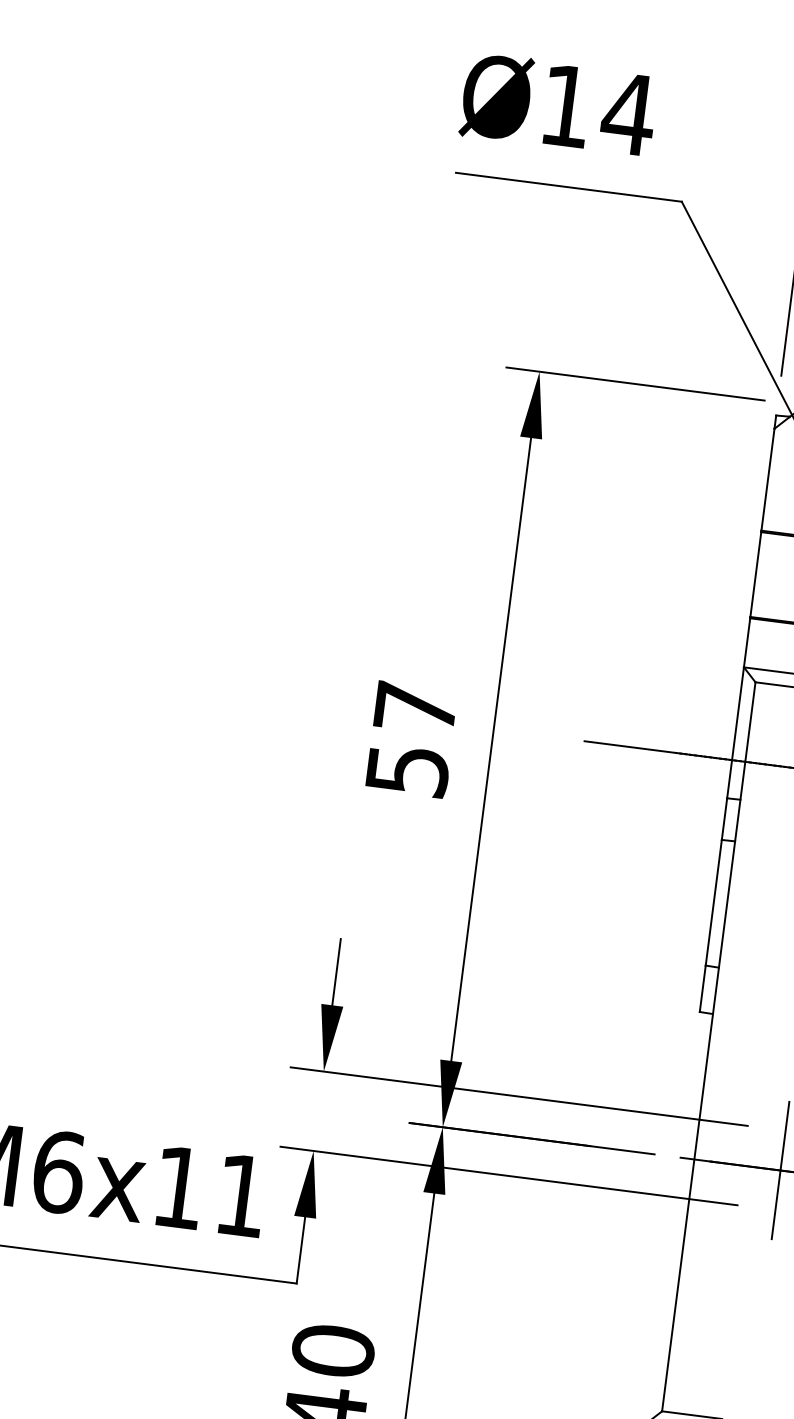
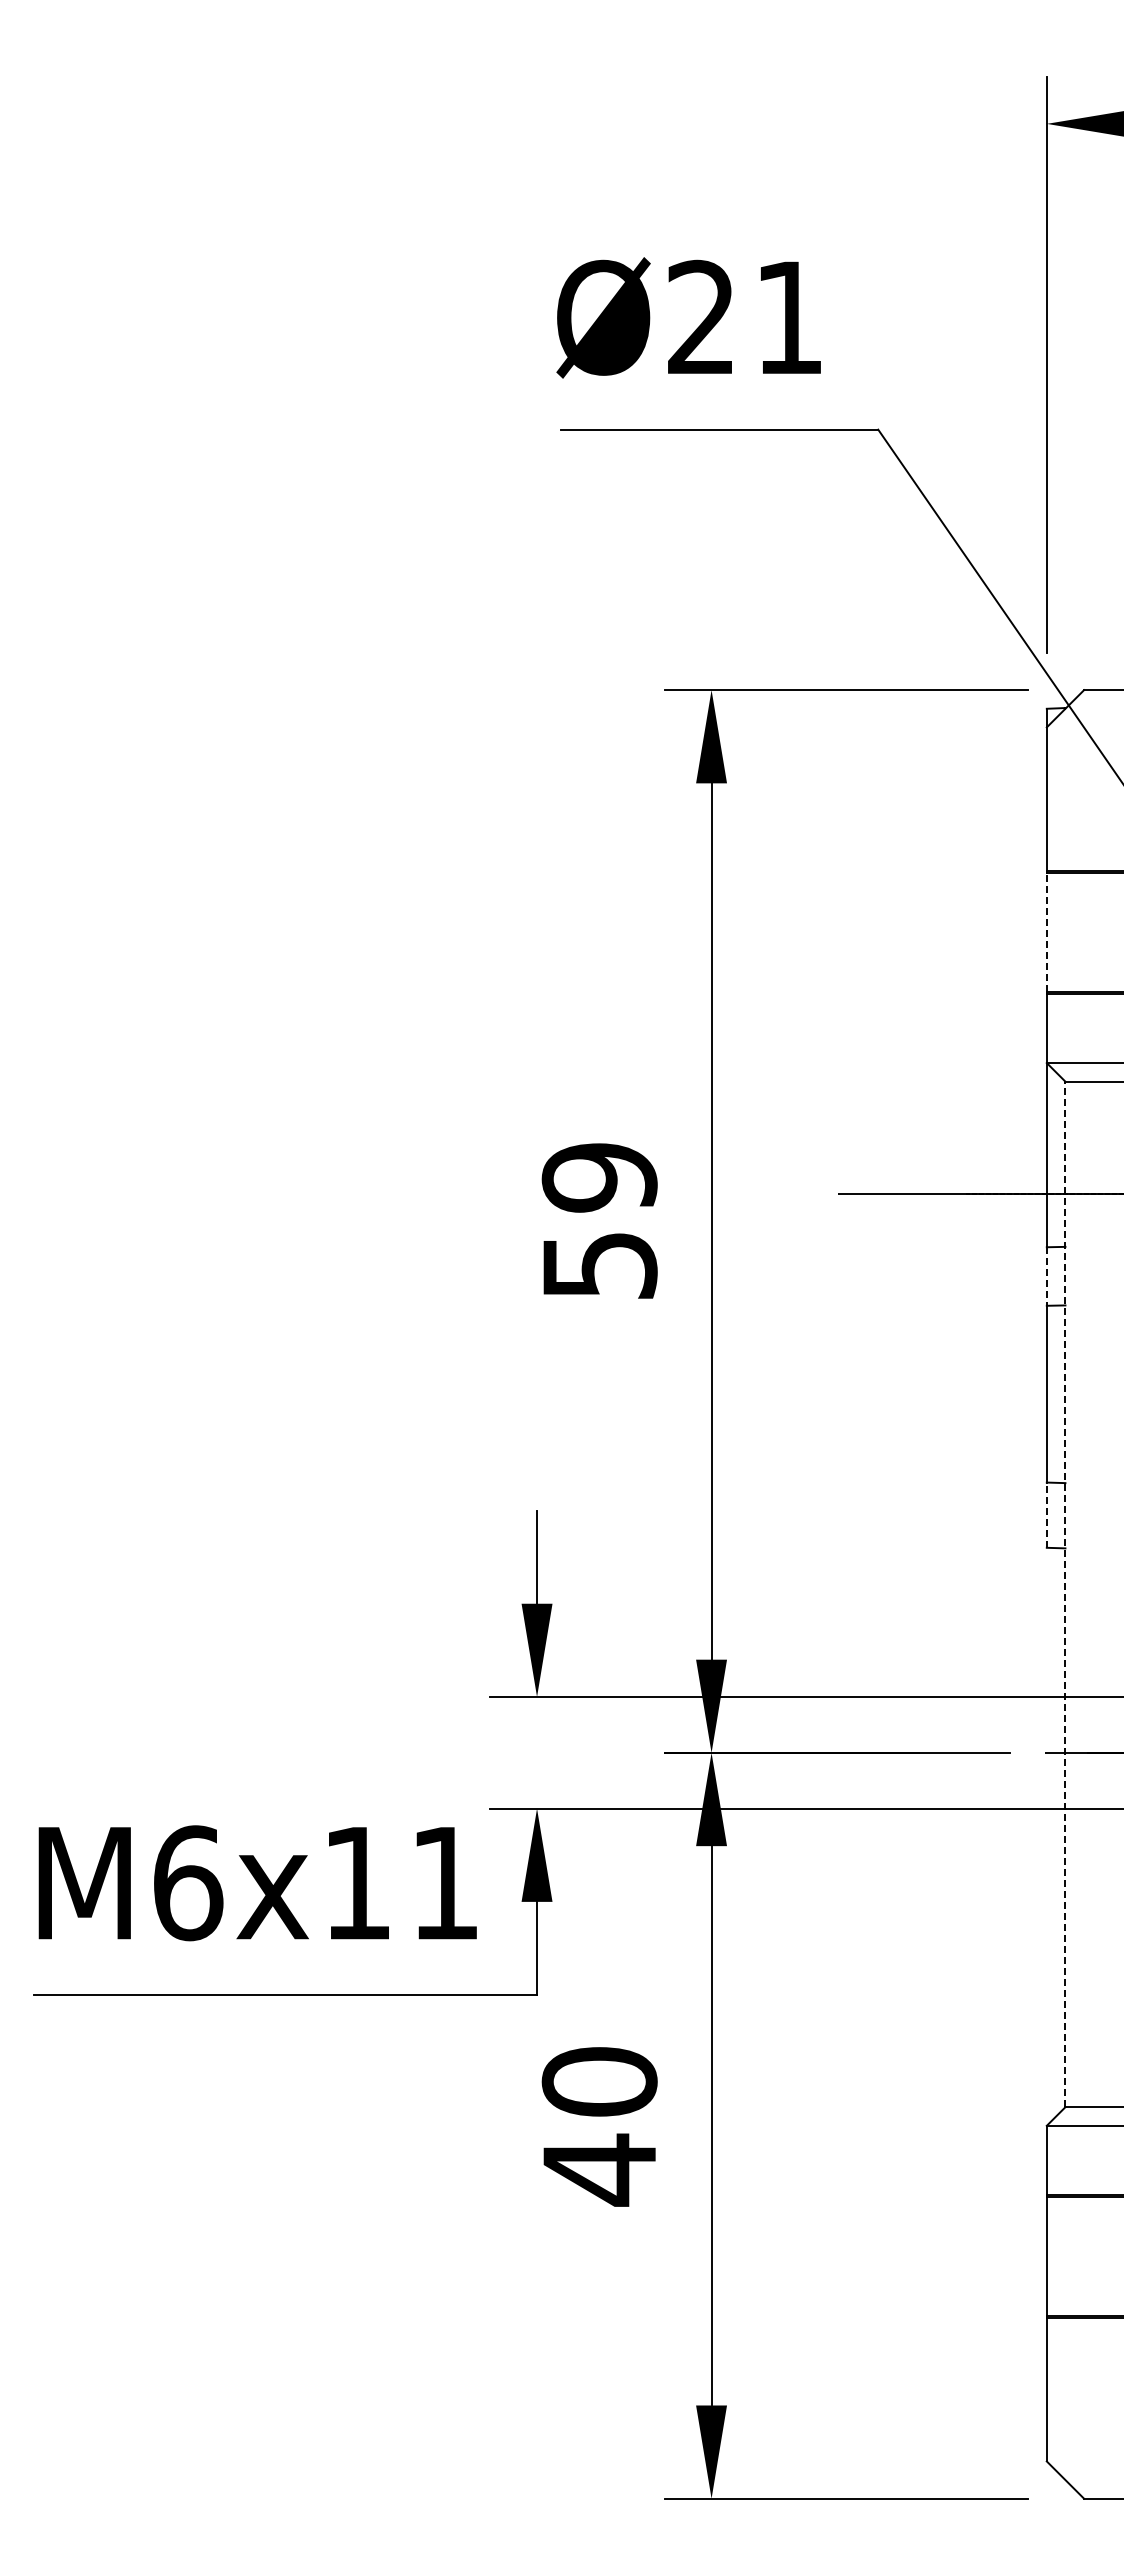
text: (598, 109) -> (746, 316), Ø14 -> Ø21
line: (755, 574) -> (1046, 932), solid -> dashed
text: (415, 707) -> (599, 1177), 57 -> 59
line: (724, 819) -> (1046, 1277), solid -> dashed
line: (702, 988) -> (1046, 1515), solid -> dashed
line: (708, 1046) -> (1065, 1594), solid -> dashed

